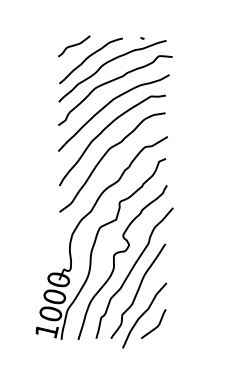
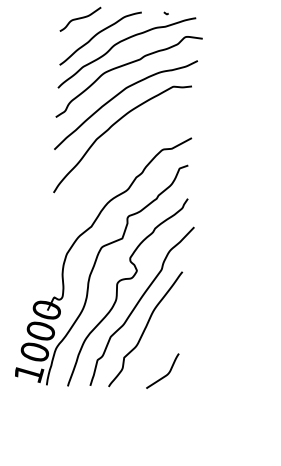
curve: (103, 158) -> (110, 161), removed
curve: (144, 314) -> (151, 358), removed

